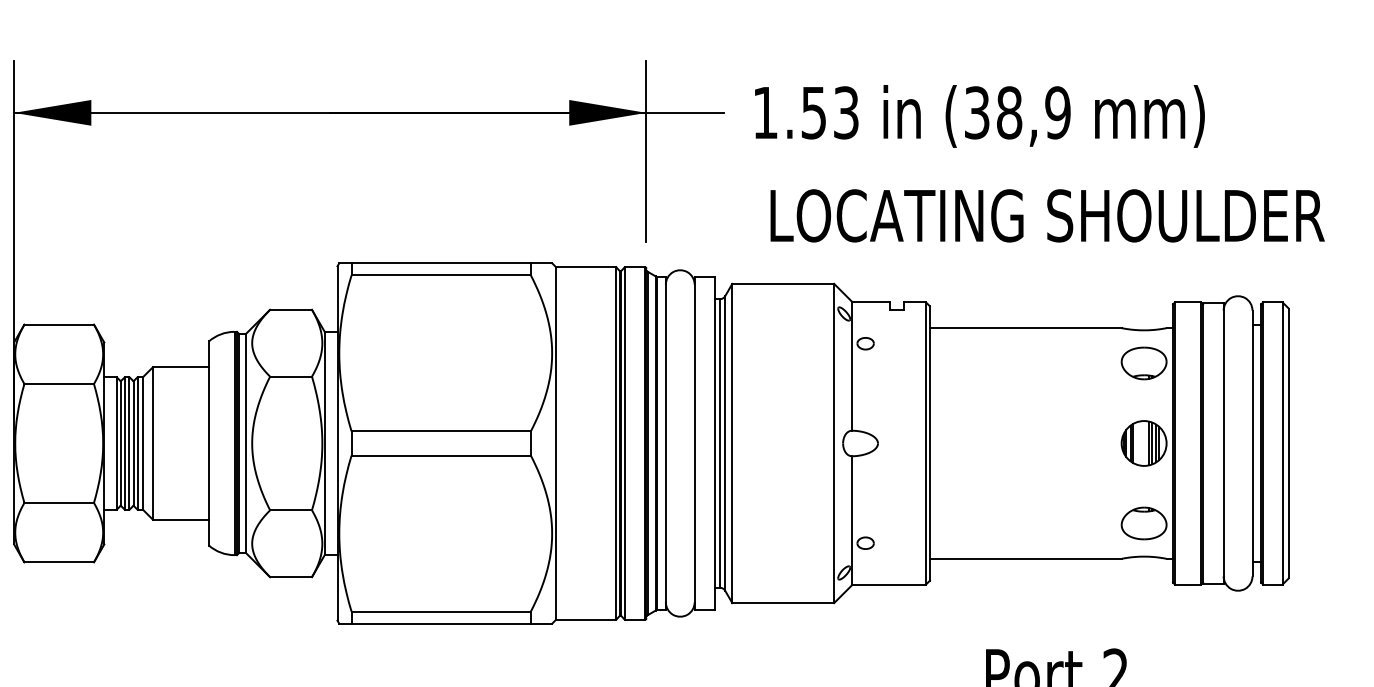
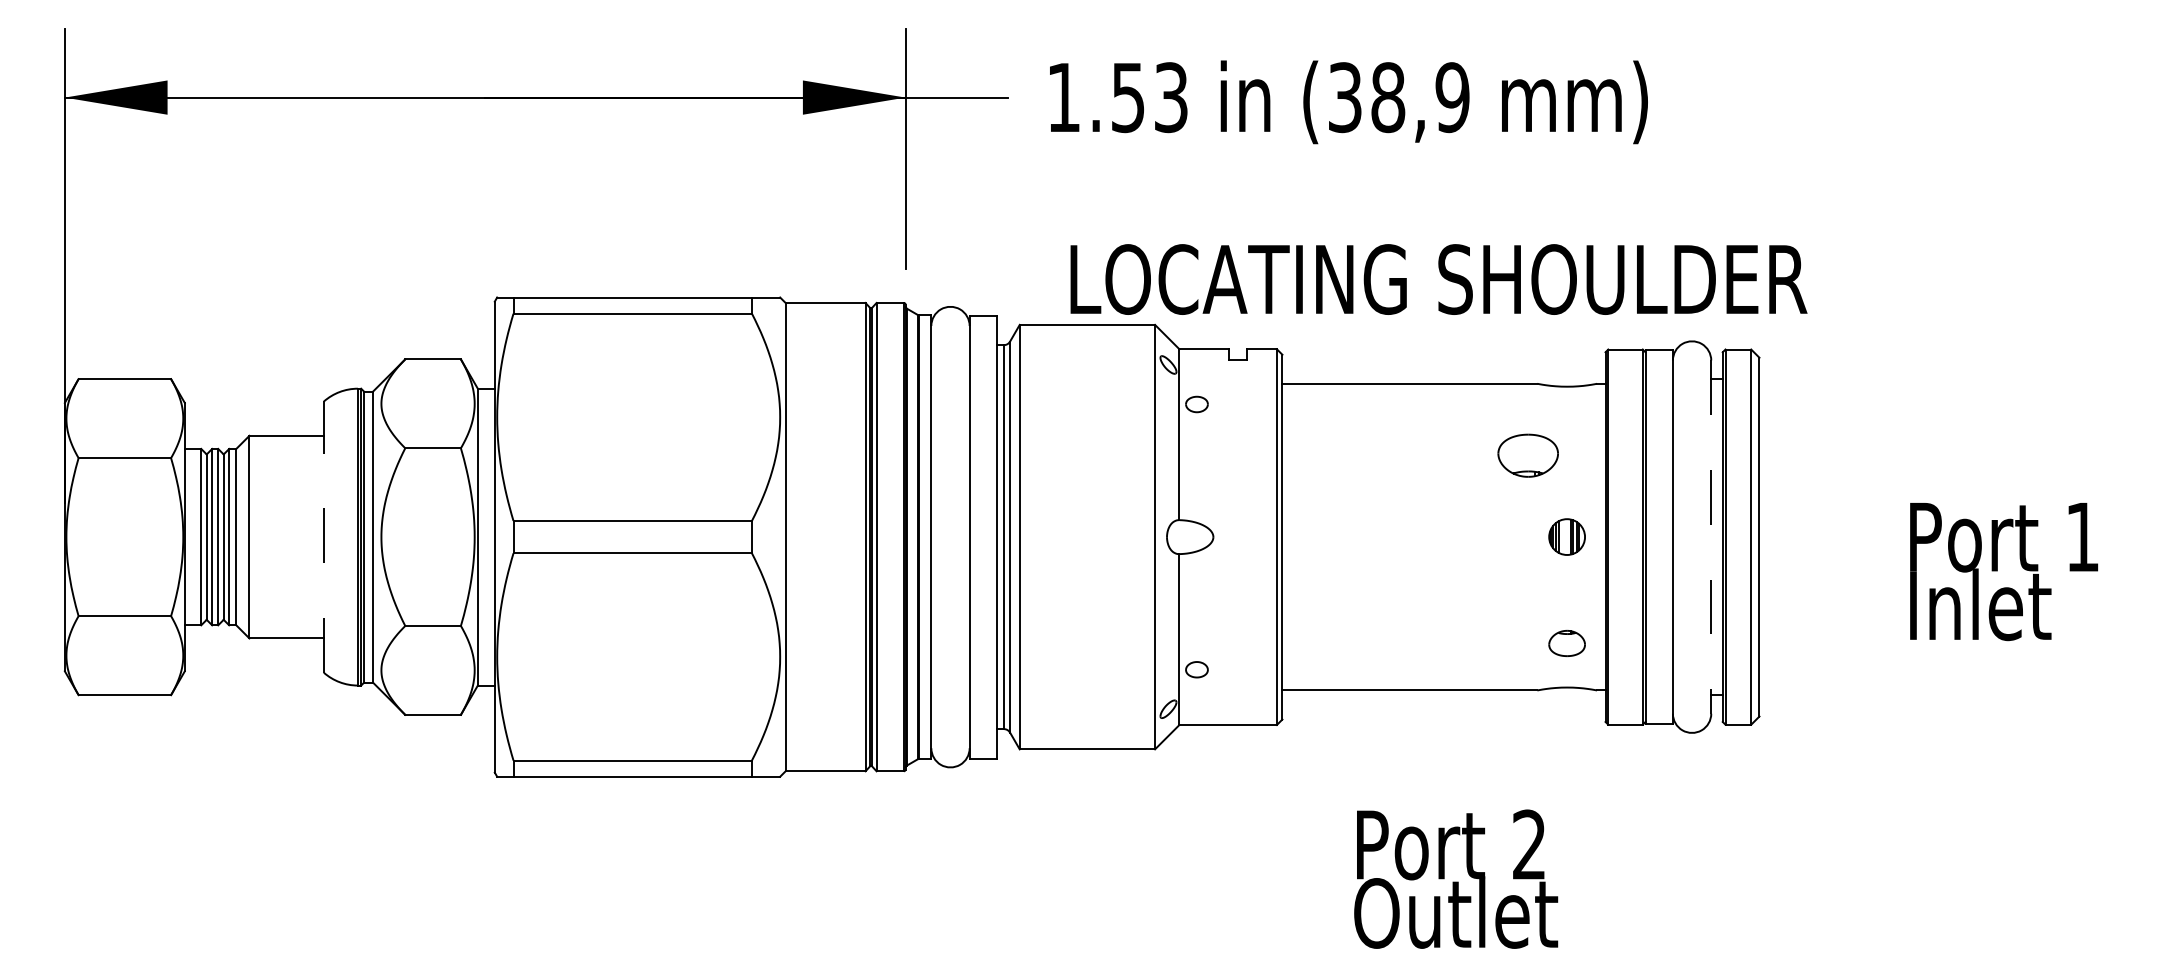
text: (1047, 215) -> (1438, 279), moved
part: (1143, 363) -> (1527, 455), moved
line: (208, 443) -> (323, 537), solid -> dashed
part: (1143, 443) -> (1566, 536), size x0.6
line: (1252, 443) -> (1711, 537), solid -> dashed
part: (1143, 523) -> (1566, 643), size x0.6

